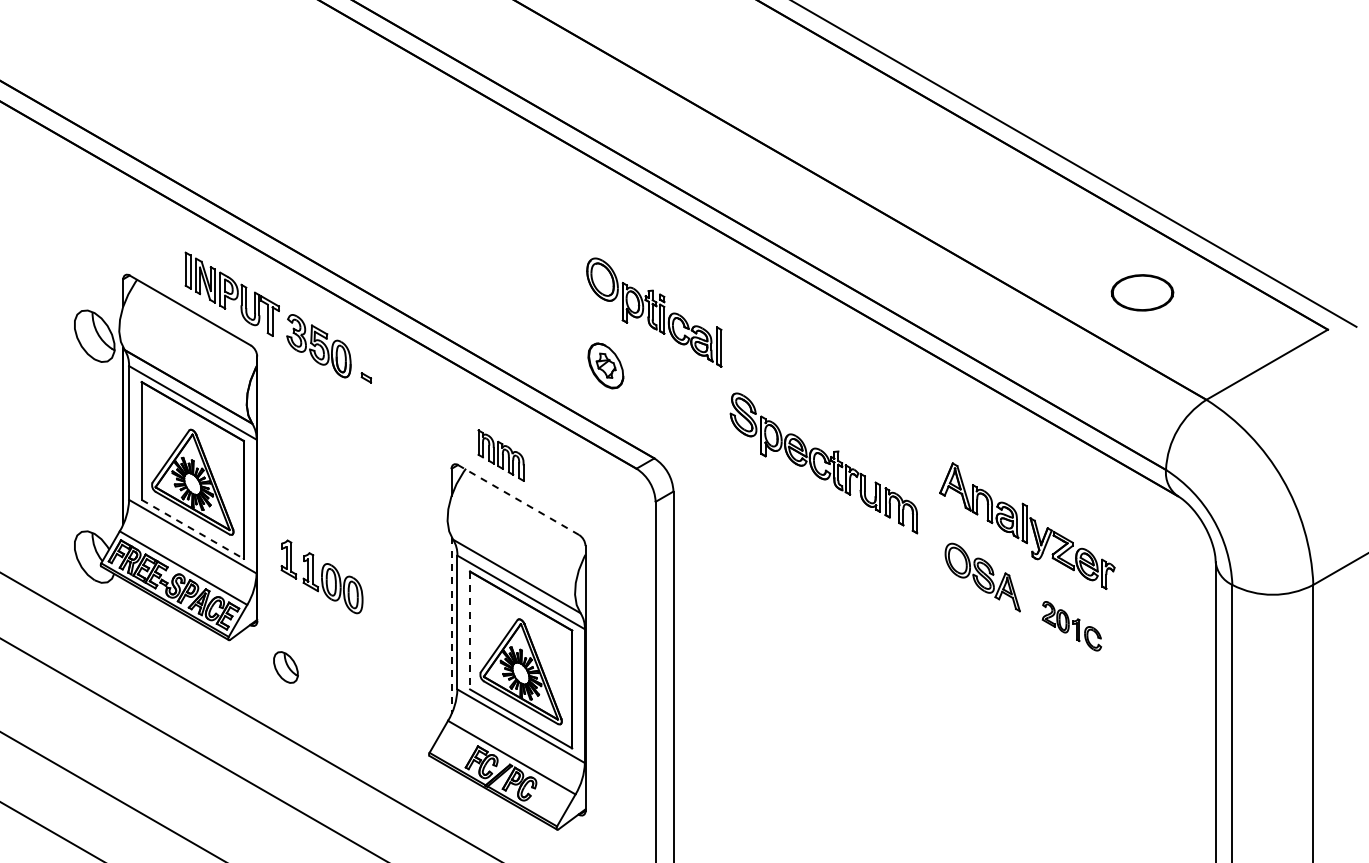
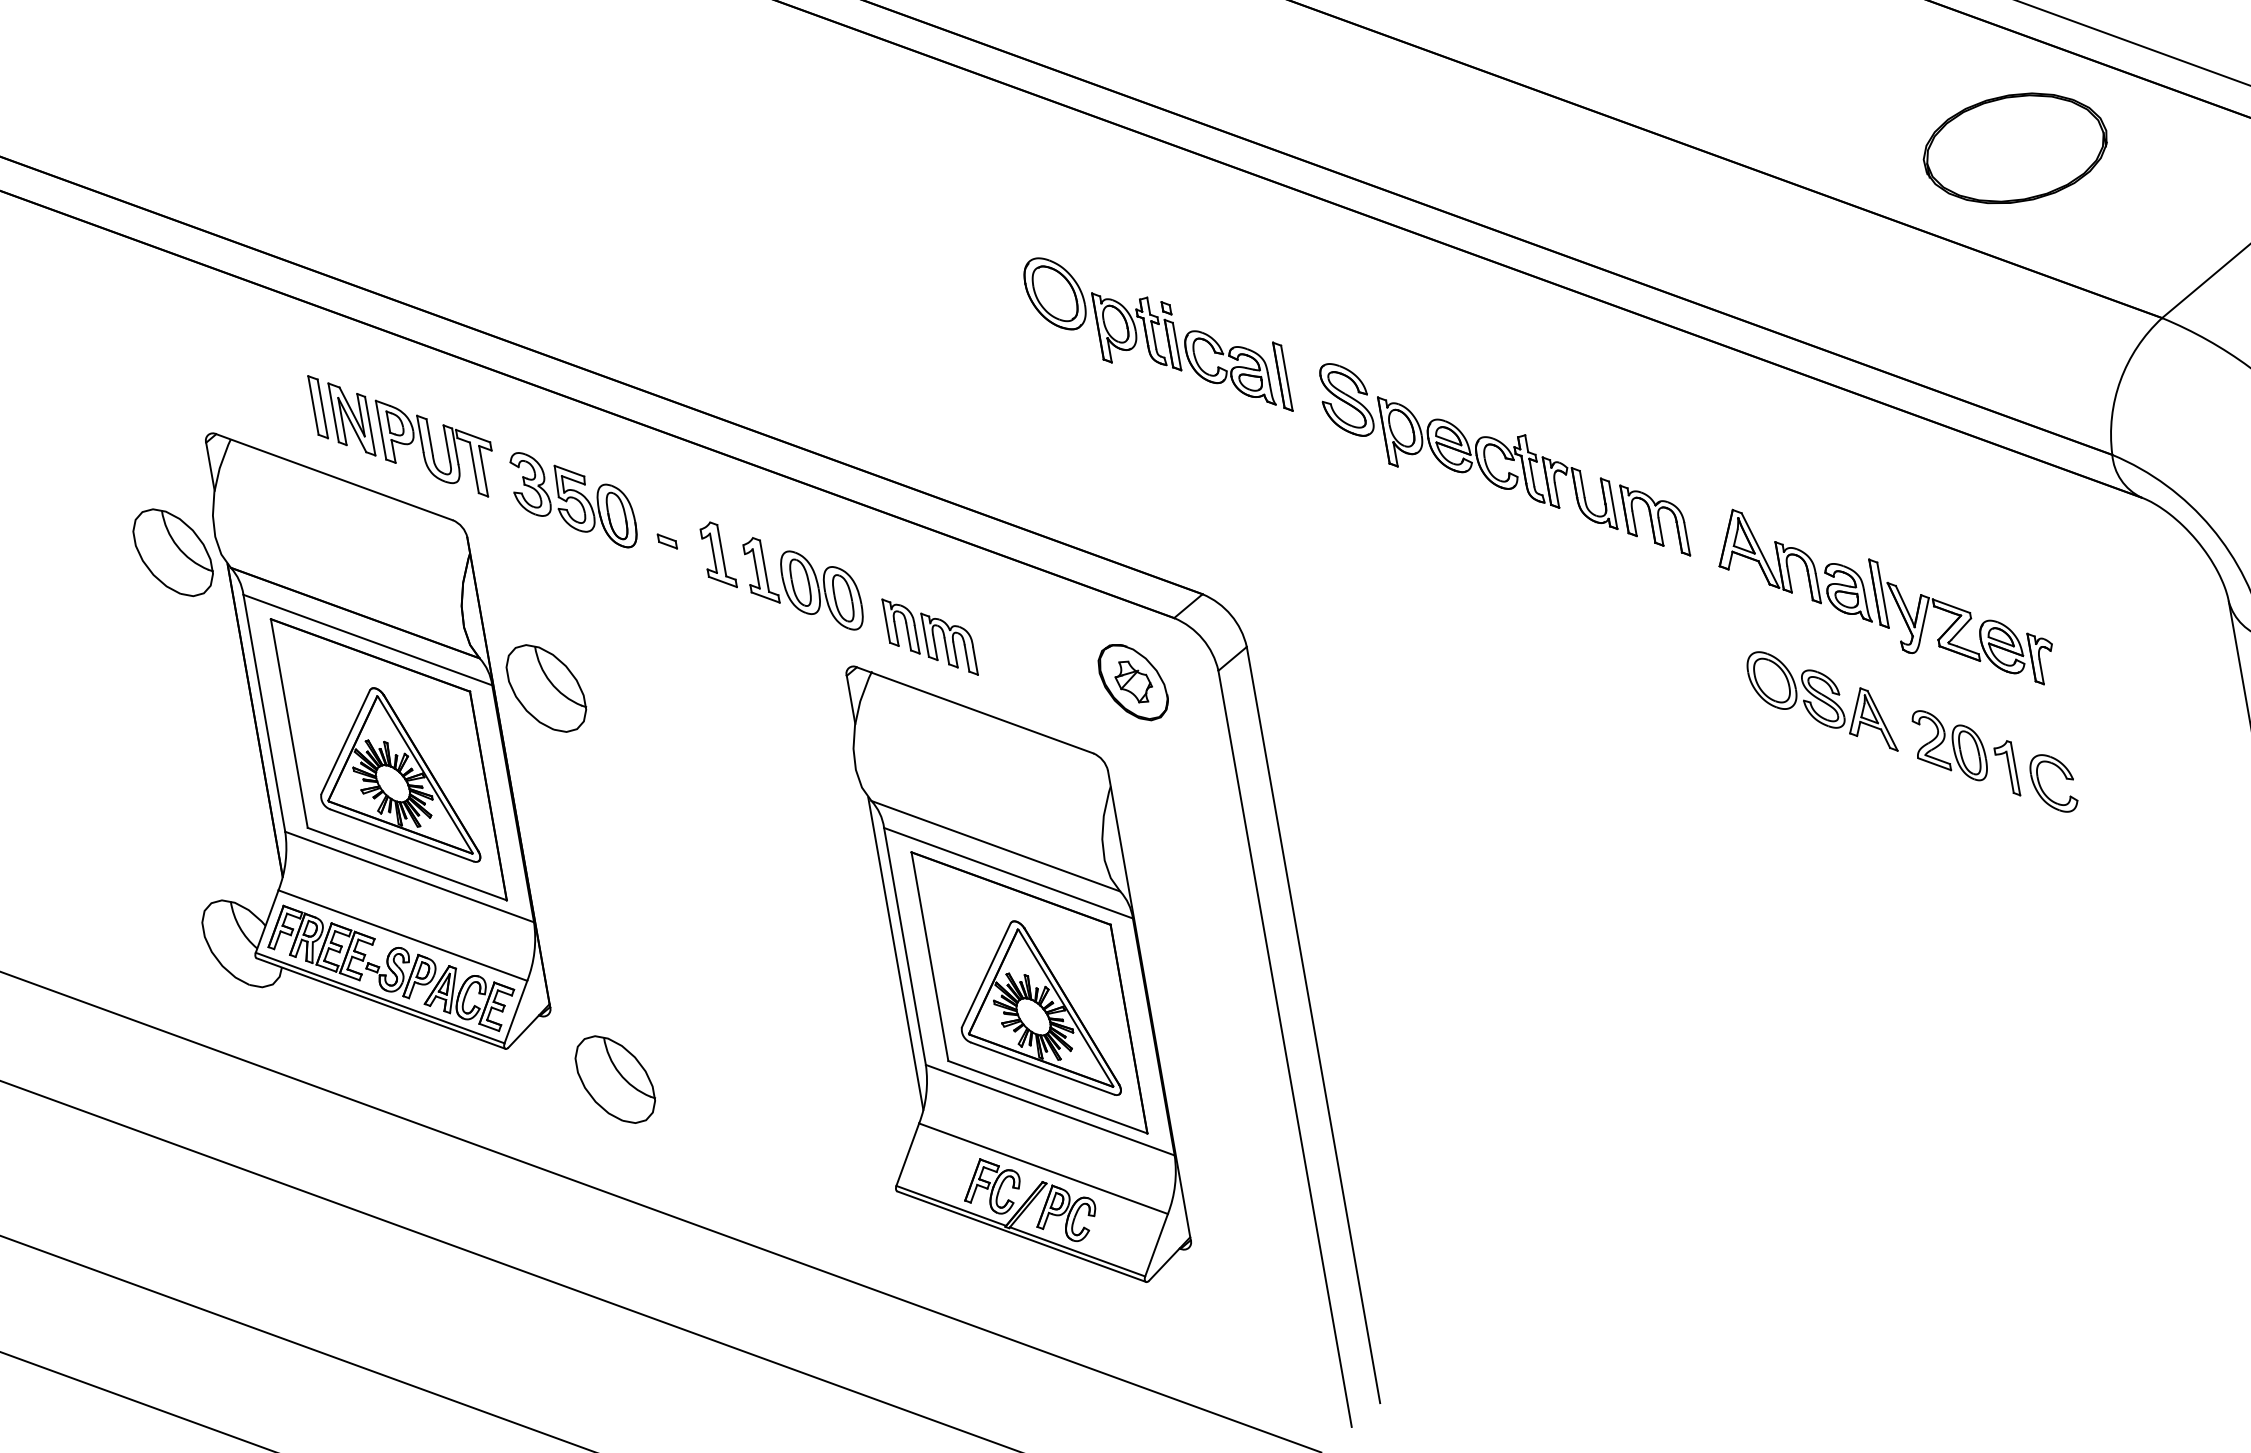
part: (1142, 292) -> (2015, 147), size x1.67
part: (605, 365) -> (1132, 681), moved
part: (285, 446) -> (545, 688), added
part: (823, 463) -> (1502, 461), moved
line: (518, 500) -> (975, 711), dashed -> solid
line: (192, 529) -> (406, 864), dashed -> solid
part: (321, 576) -> (781, 575), moved
part: (1071, 625) -> (1993, 759), size x1.43
line: (451, 626) -> (895, 955), dashed -> solid
line: (470, 630) -> (930, 956), dashed -> solid
part: (285, 667) -> (614, 1079), size x1.67

